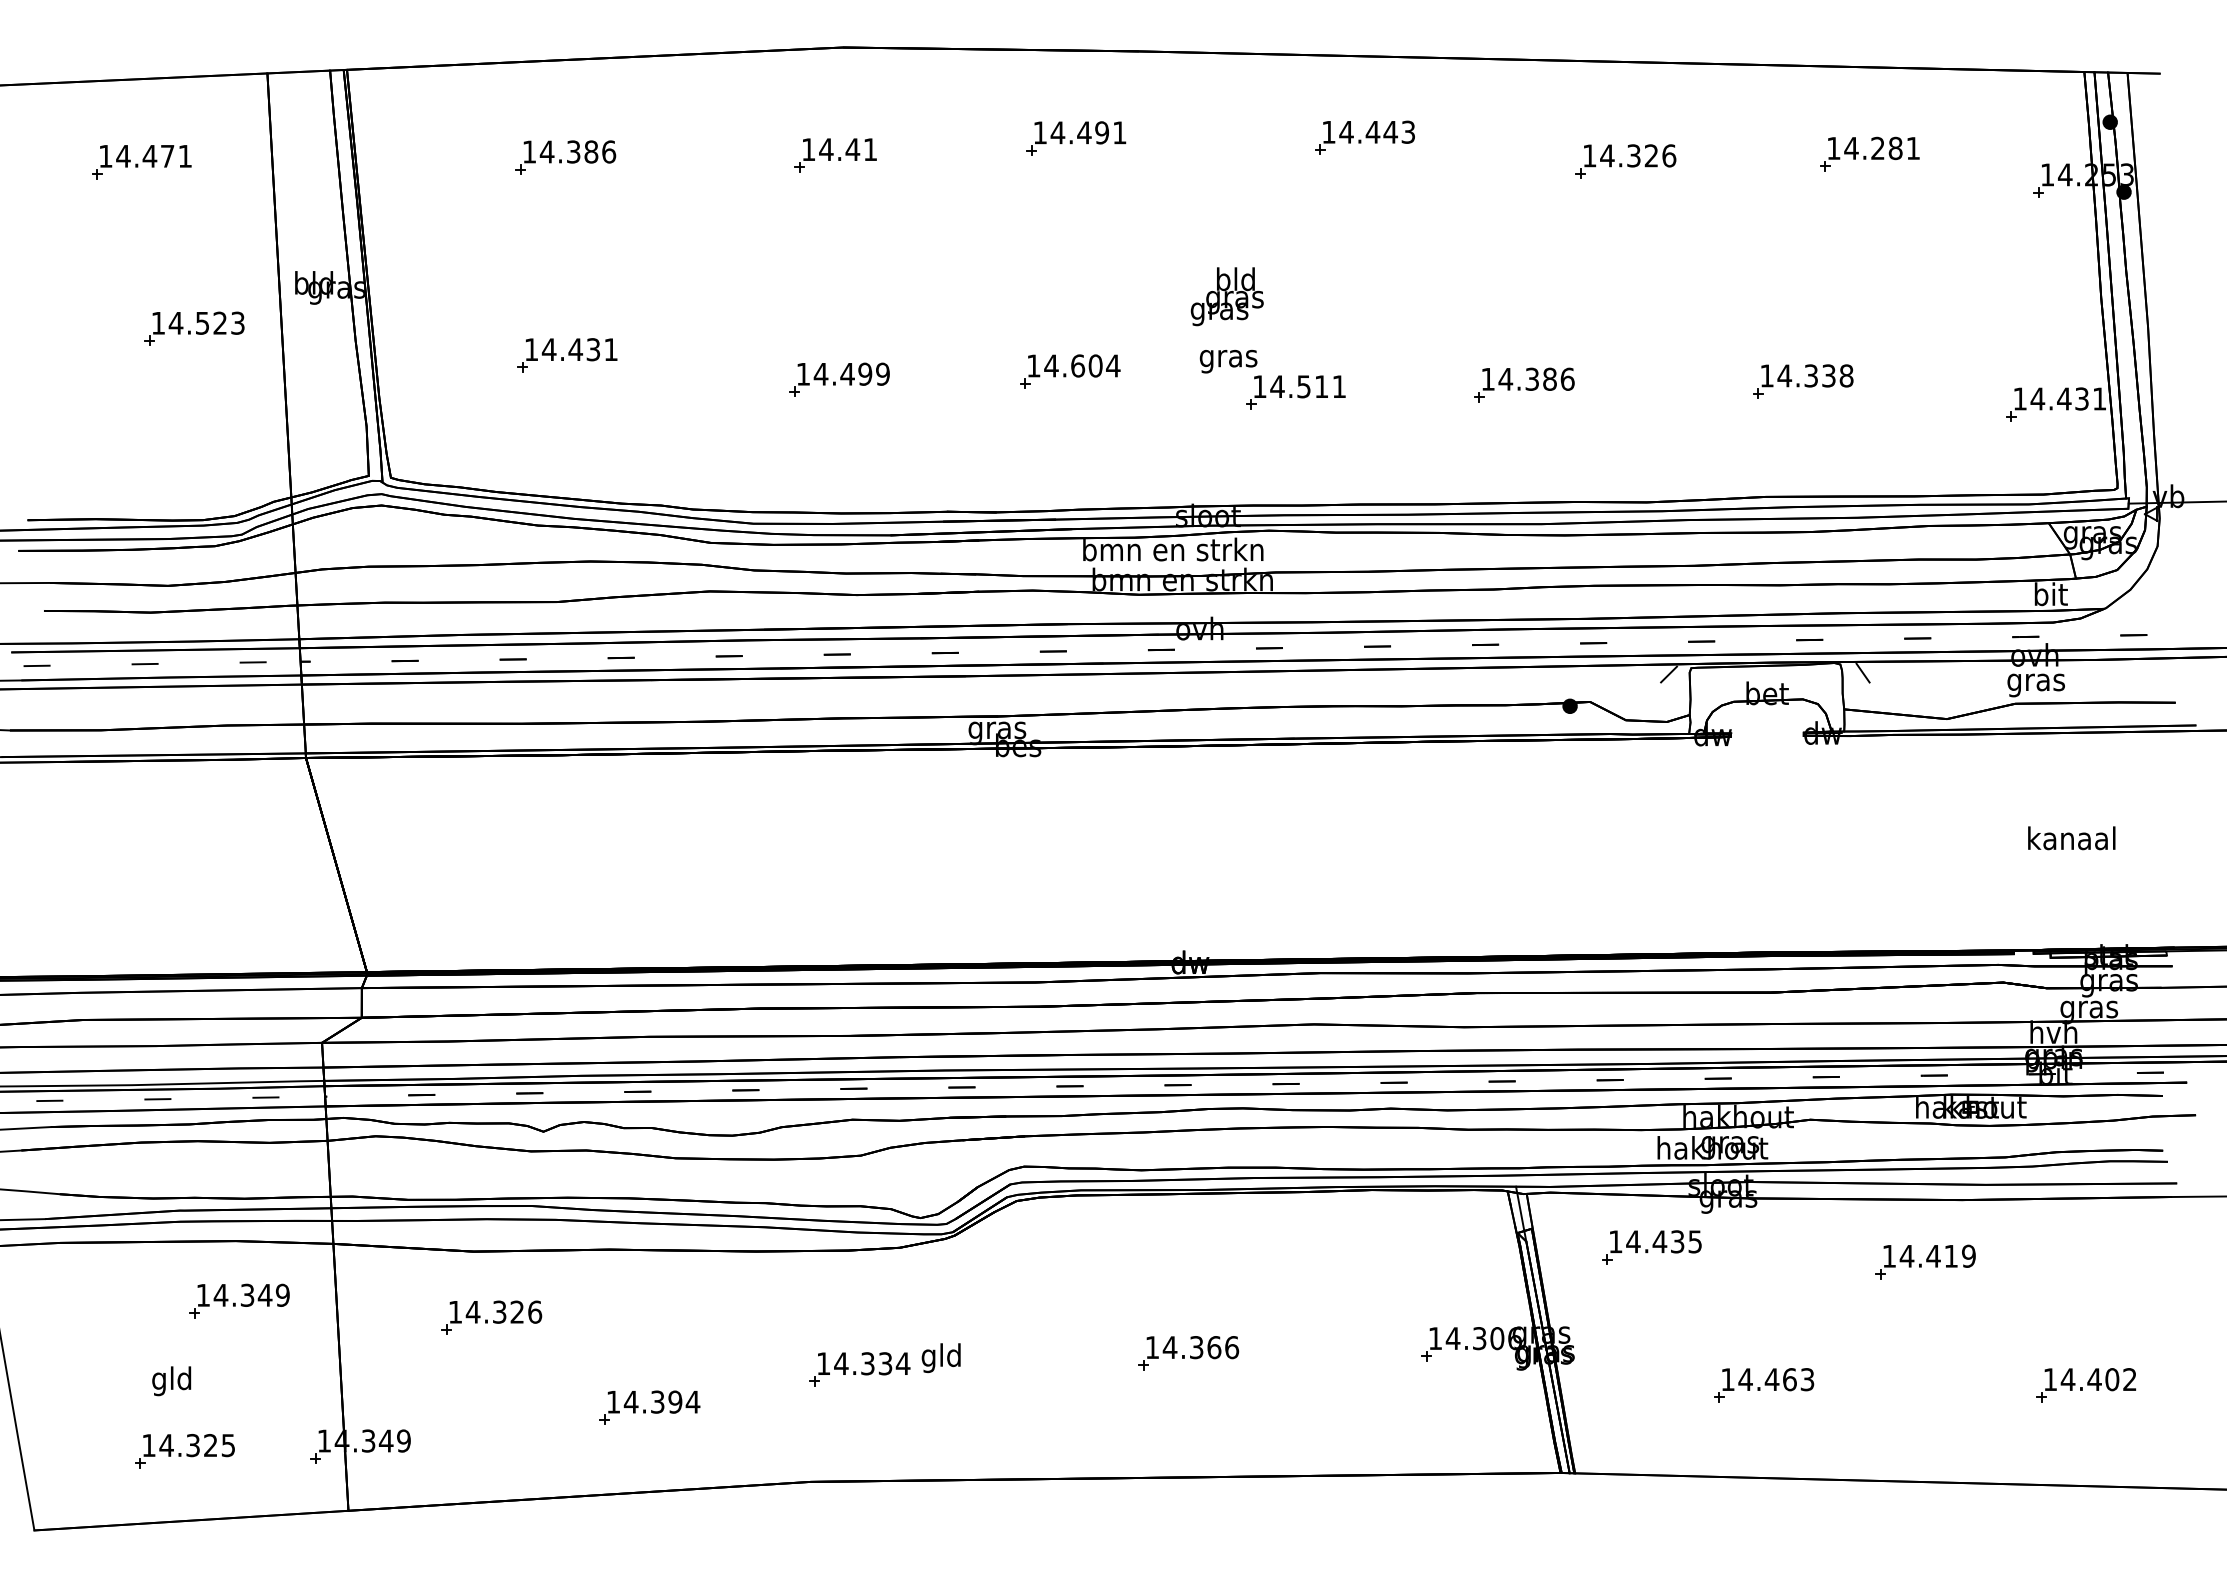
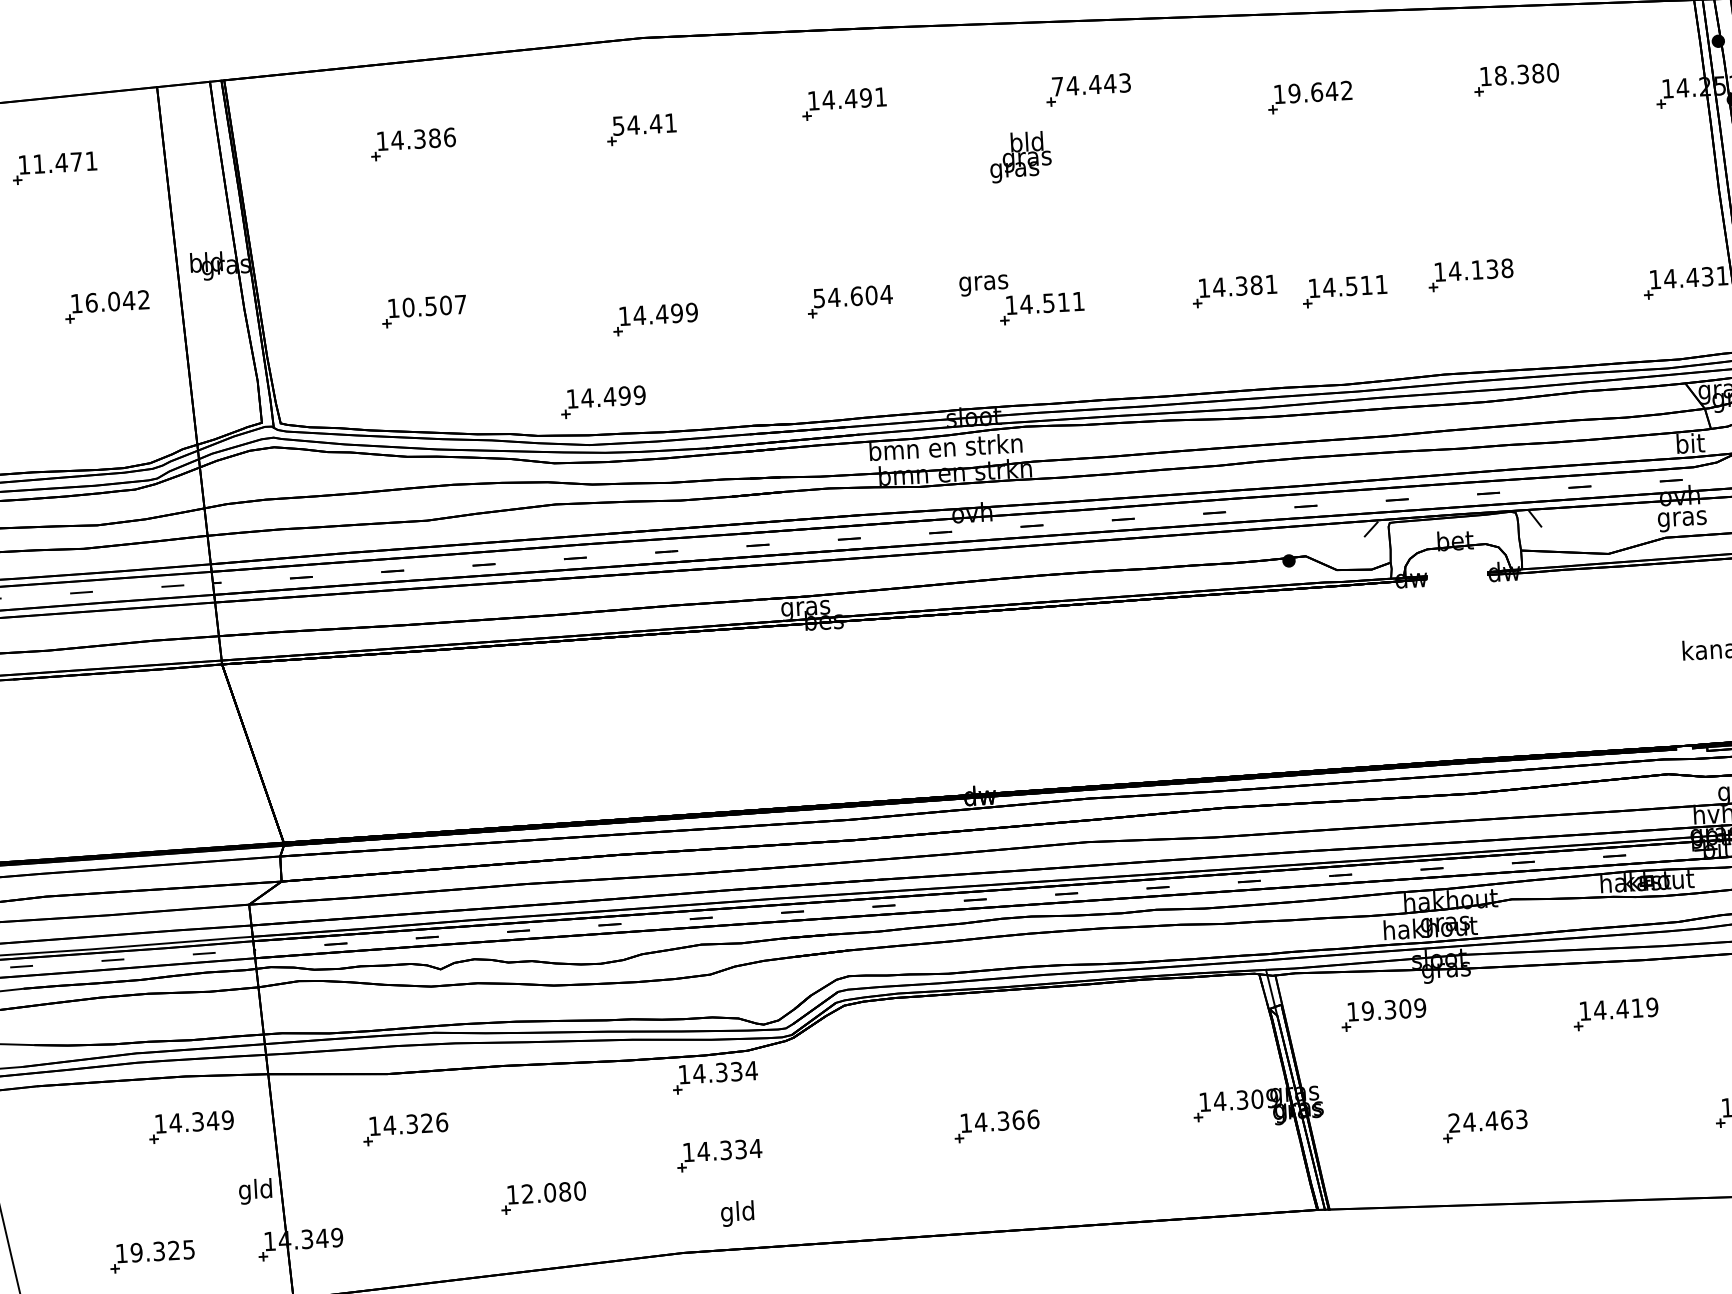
text: (1328, 132) -> (1057, 86), 14.443 -> 74.443
text: (1882, 148) -> (1526, 74), 14.281 -> 18.380
text: (808, 149) -> (618, 125), 14.41 -> 54.41
text: (1638, 155) -> (1320, 91), 14.326 -> 19.642
text: (123, 156) -> (39, 164), 14.471 -> 11.471
text: (1226, 296) -> (1019, 156), moved
text: (206, 322) -> (117, 300), 14.523 -> 16.042
text: (579, 349) -> (434, 305), 14.431 -> 10.507
text: (1033, 365) -> (818, 297), 14.604 -> 54.604
text: (1810, 375) -> (1476, 269), 14.338 -> 14.138
text: (1567, 378) -> (1271, 283), 14.386 -> 14.381
part: (1653, 392) -> (1344, 291), added
part: (772, 473) -> (603, 401), added
text: (1664, 1241) -> (1394, 1009), 14.435 -> 19.309
part: (859, 1277) -> (714, 1077), added
text: (1515, 1338) -> (1272, 1098), 14.306 -> 14.309
text: (940, 1358) -> (736, 1214), moved
text: (1727, 1379) -> (1454, 1122), 14.463 -> 24.463
text: (171, 1381) -> (255, 1191), moved
text: (661, 1401) -> (553, 1192), 14.394 -> 12.080
text: (166, 1445) -> (136, 1252), 14.325 -> 19.325

